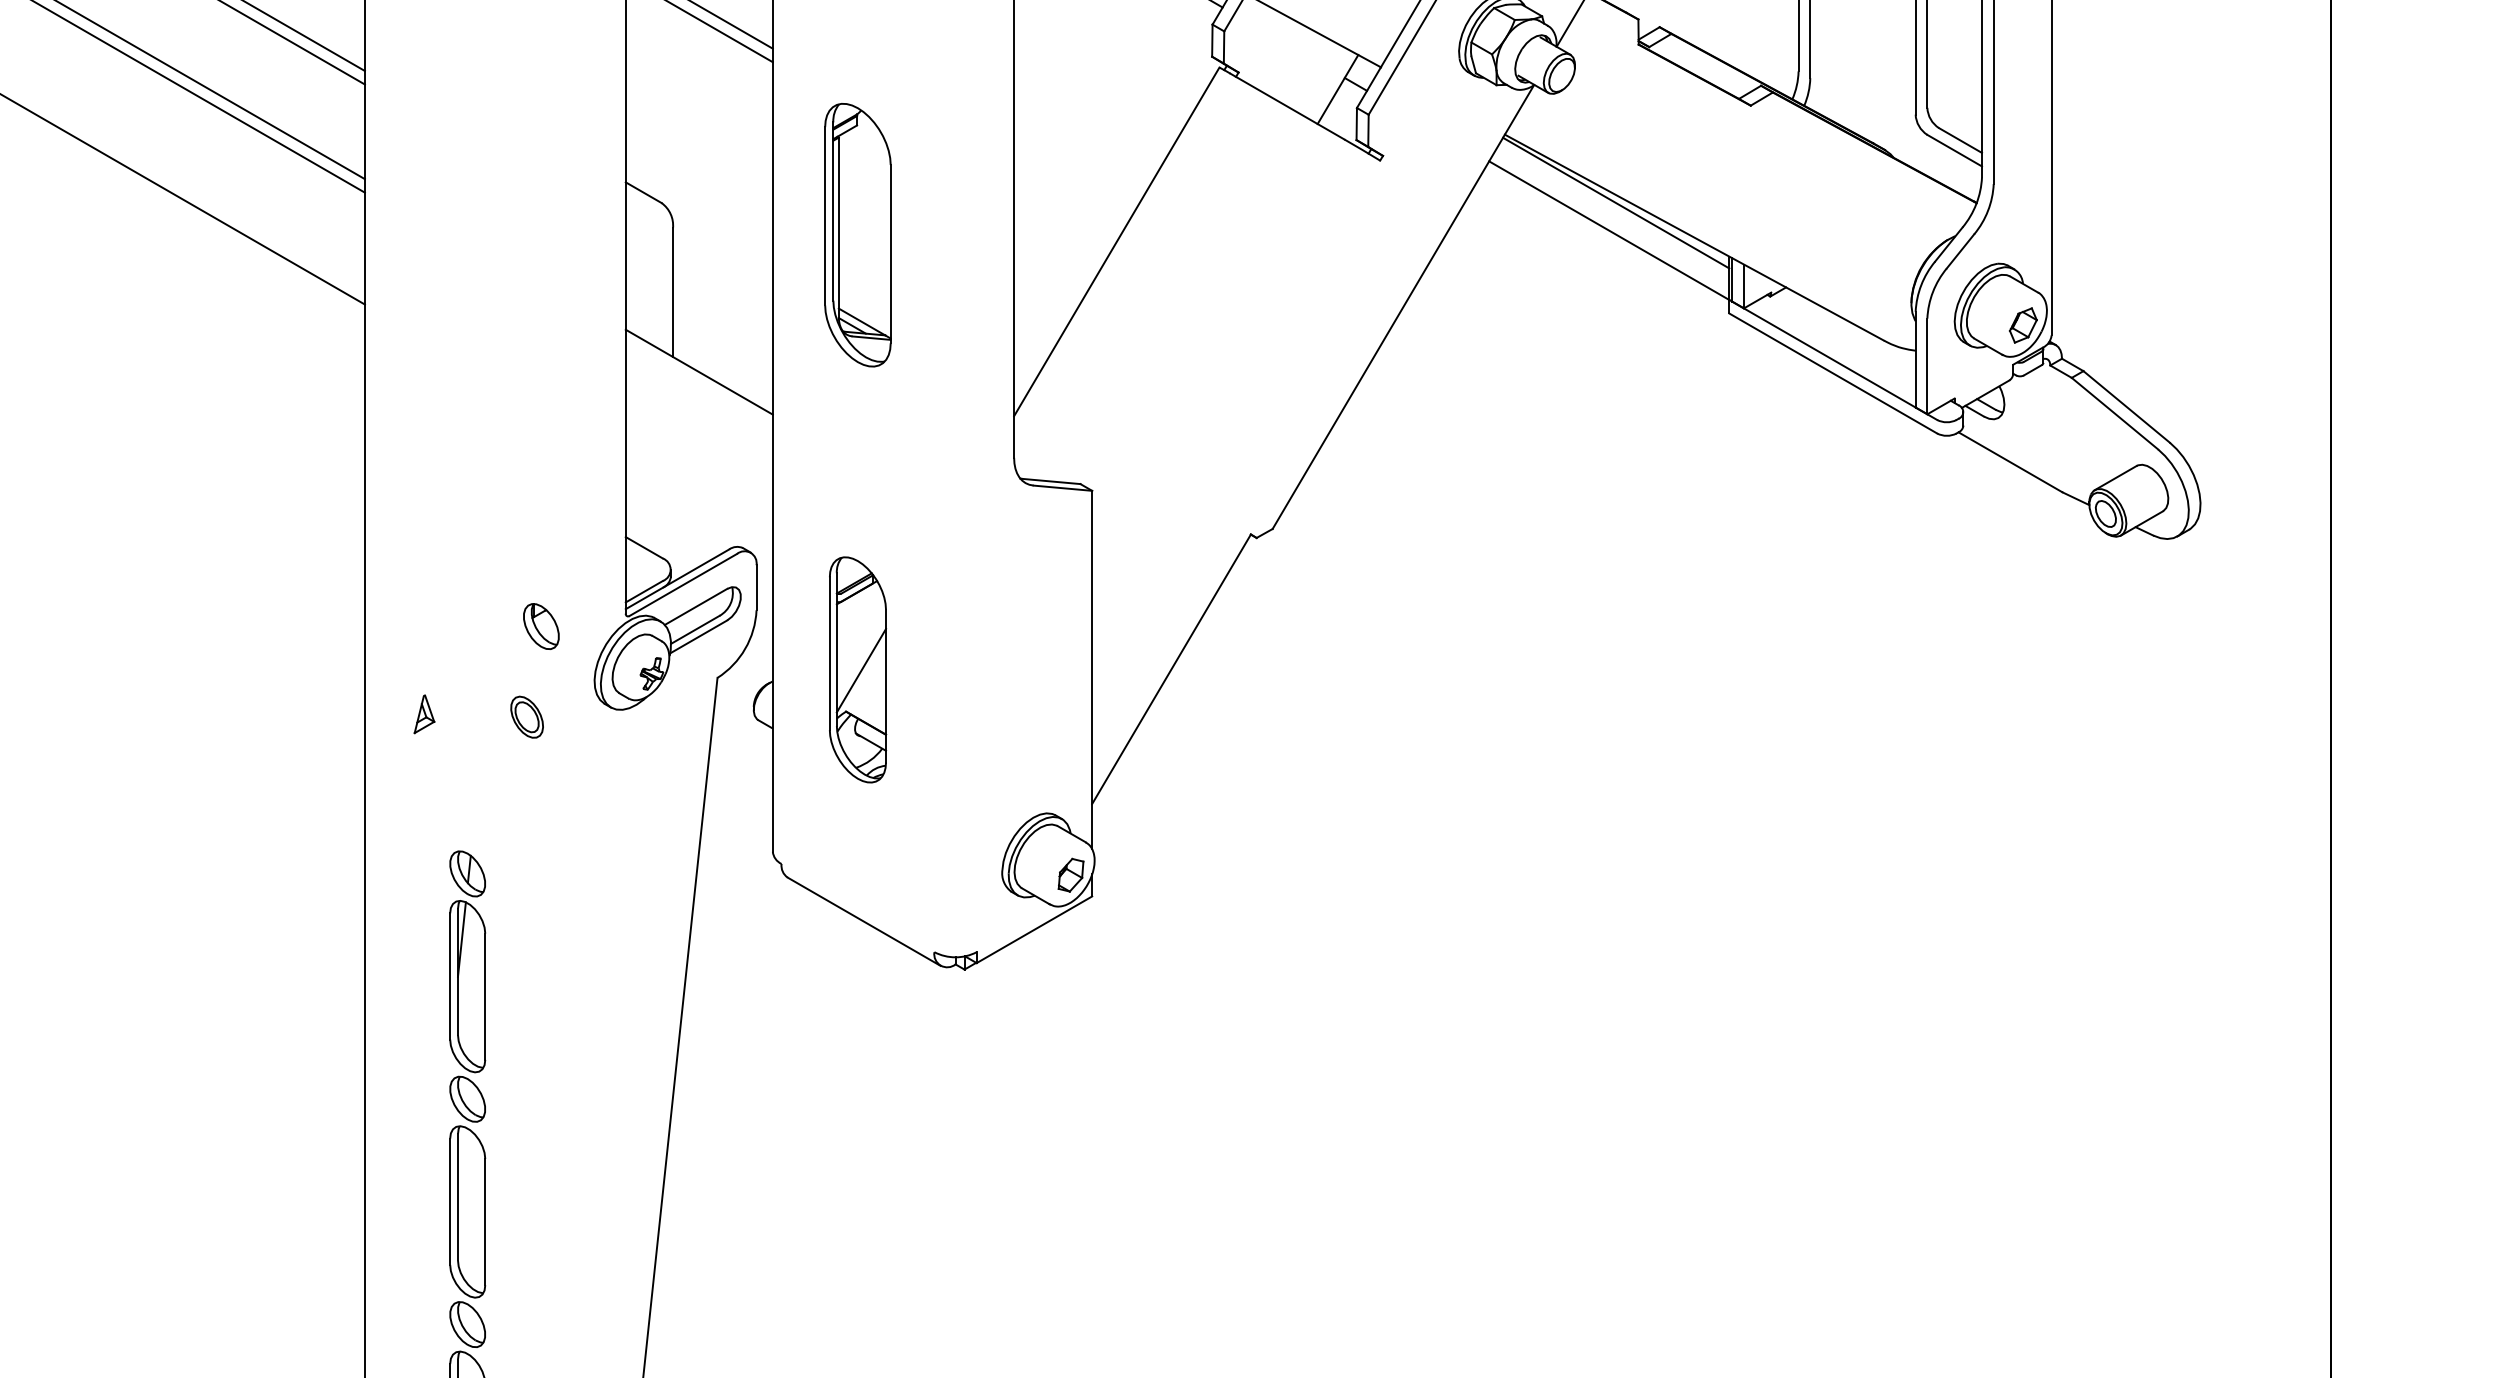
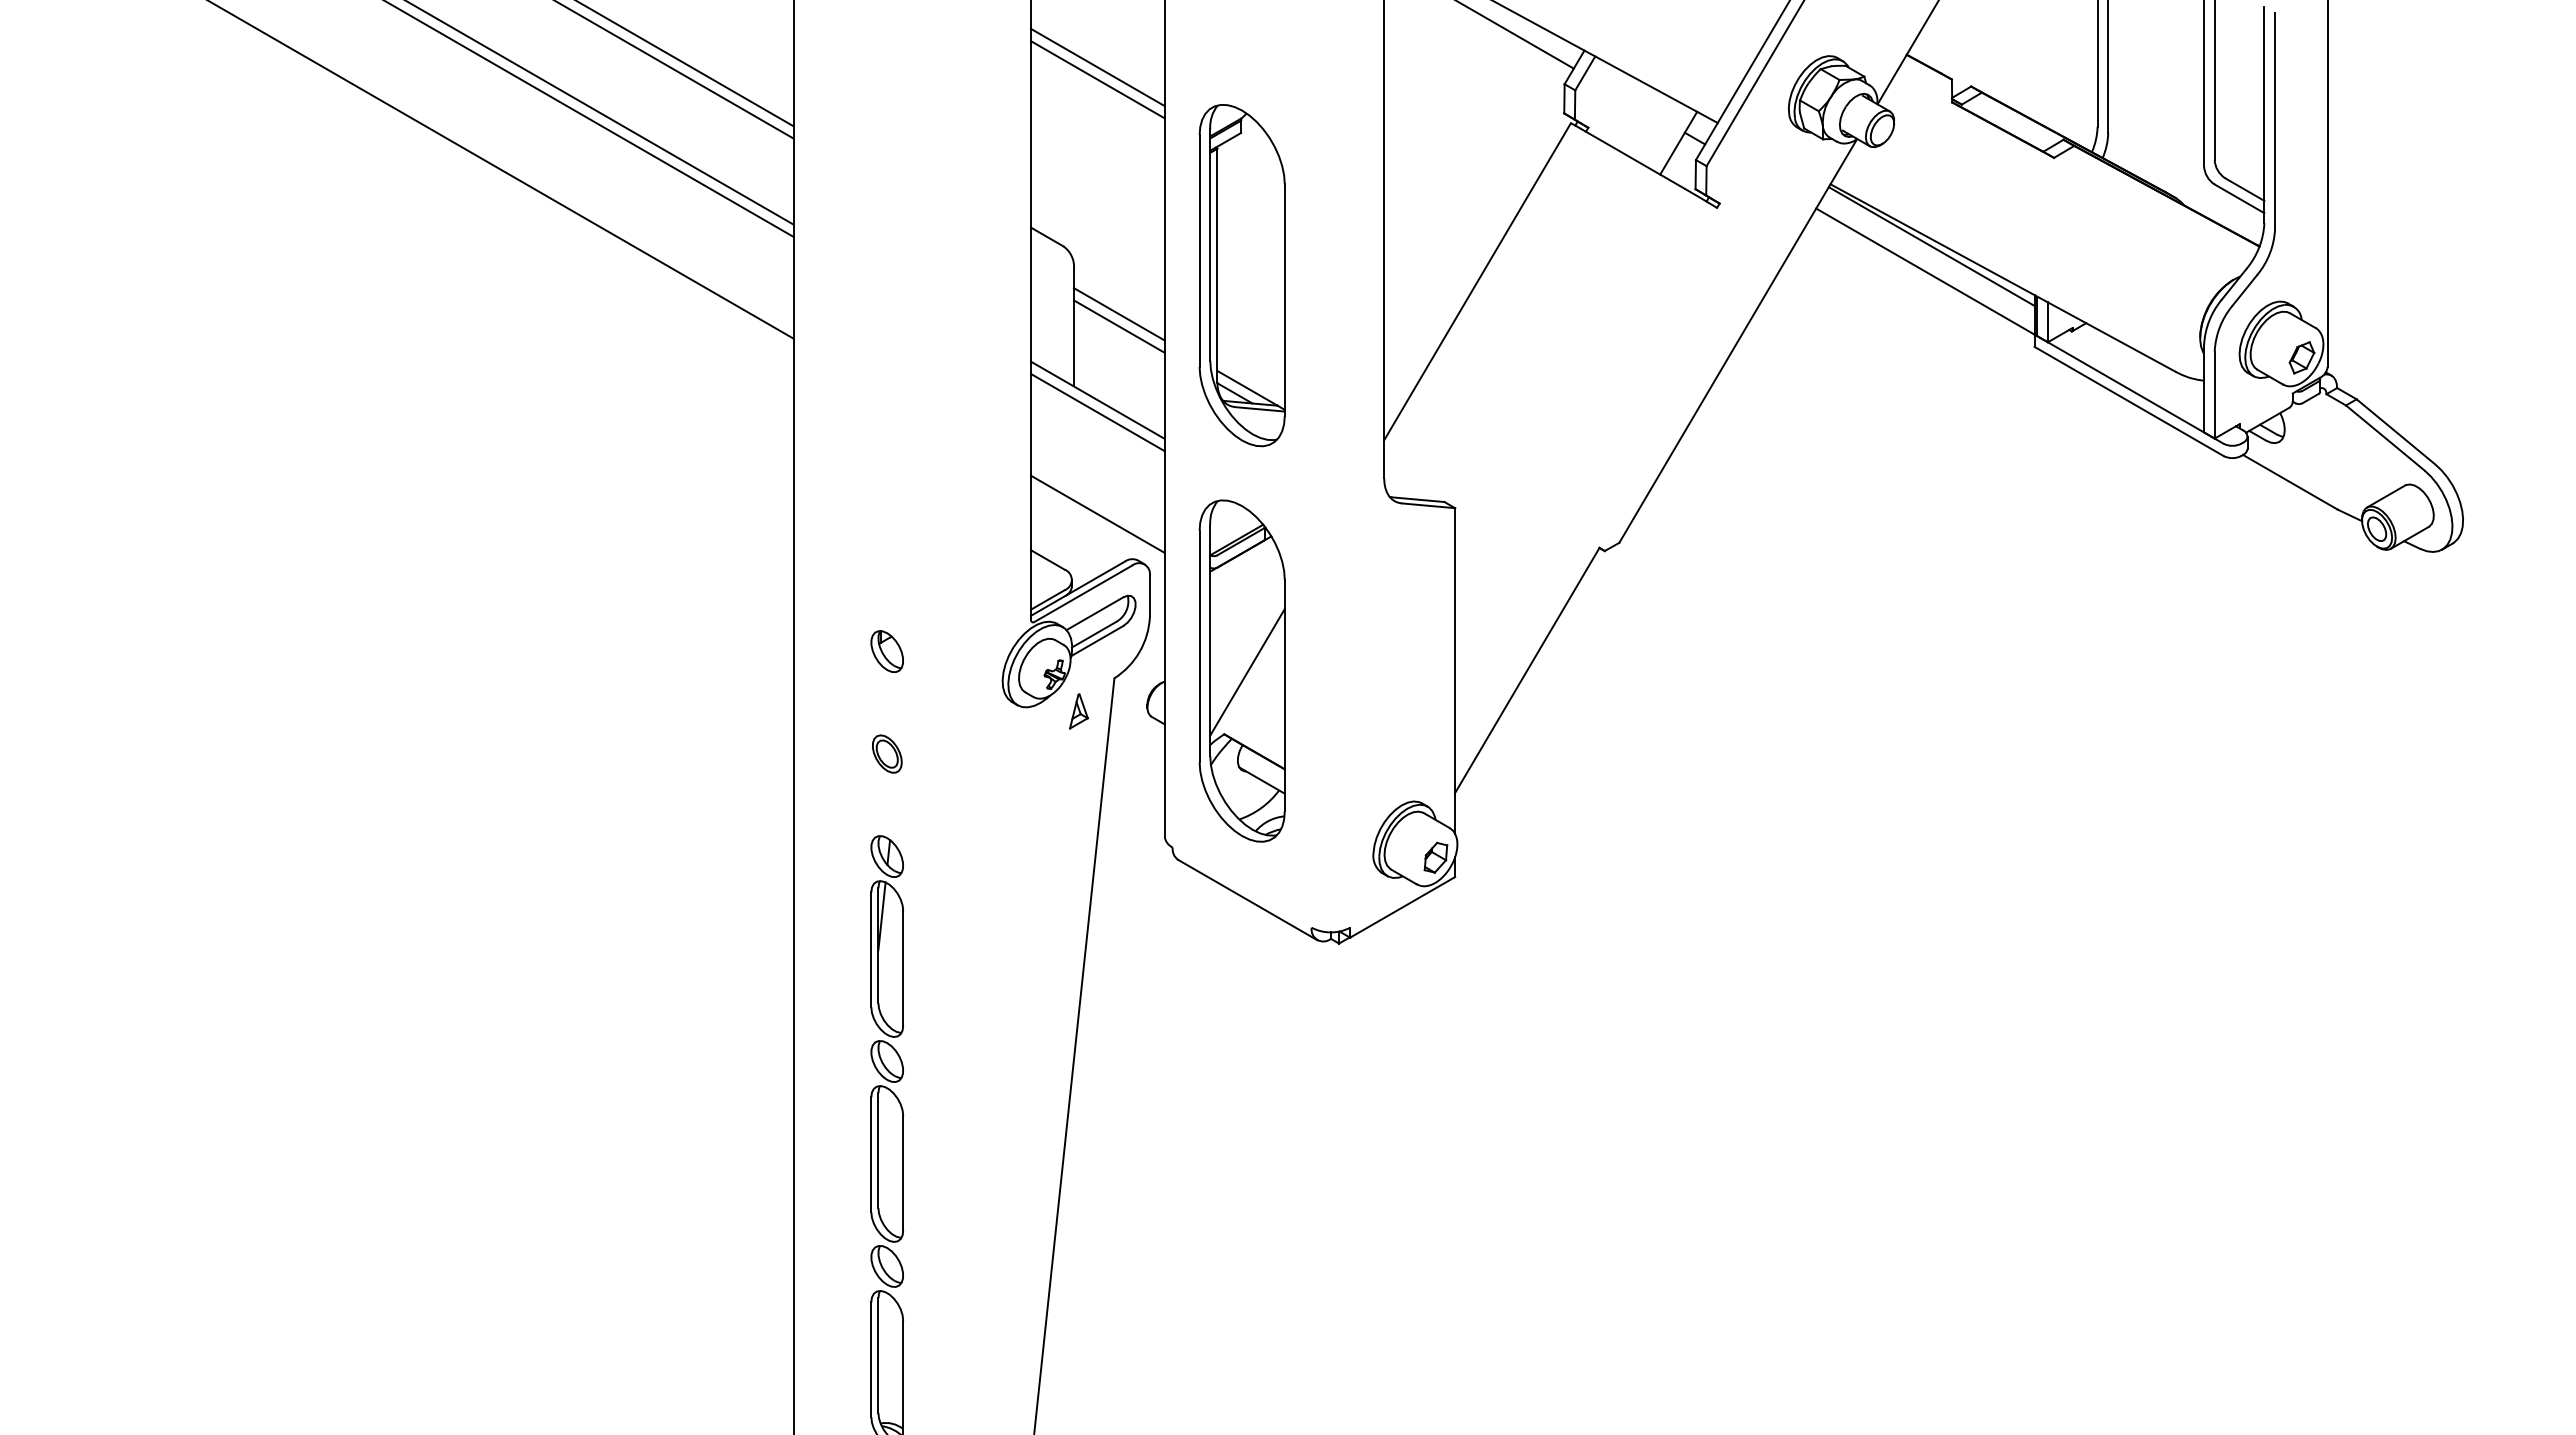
part: (857, 234) -> (1241, 275), size x1.43
line: (721, 277) -> (1118, 314), added
line: (721, 291) -> (1118, 326), added
line: (698, 385) -> (1097, 412), added
line: (698, 496) -> (1097, 513), added
part: (540, 626) -> (886, 651), moved
part: (857, 669) -> (1241, 670), size x1.67
part: (423, 714) -> (1078, 711), moved
part: (527, 716) -> (887, 753), moved

